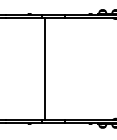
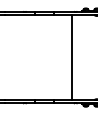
line: (44, 68) -> (71, 57), moved

